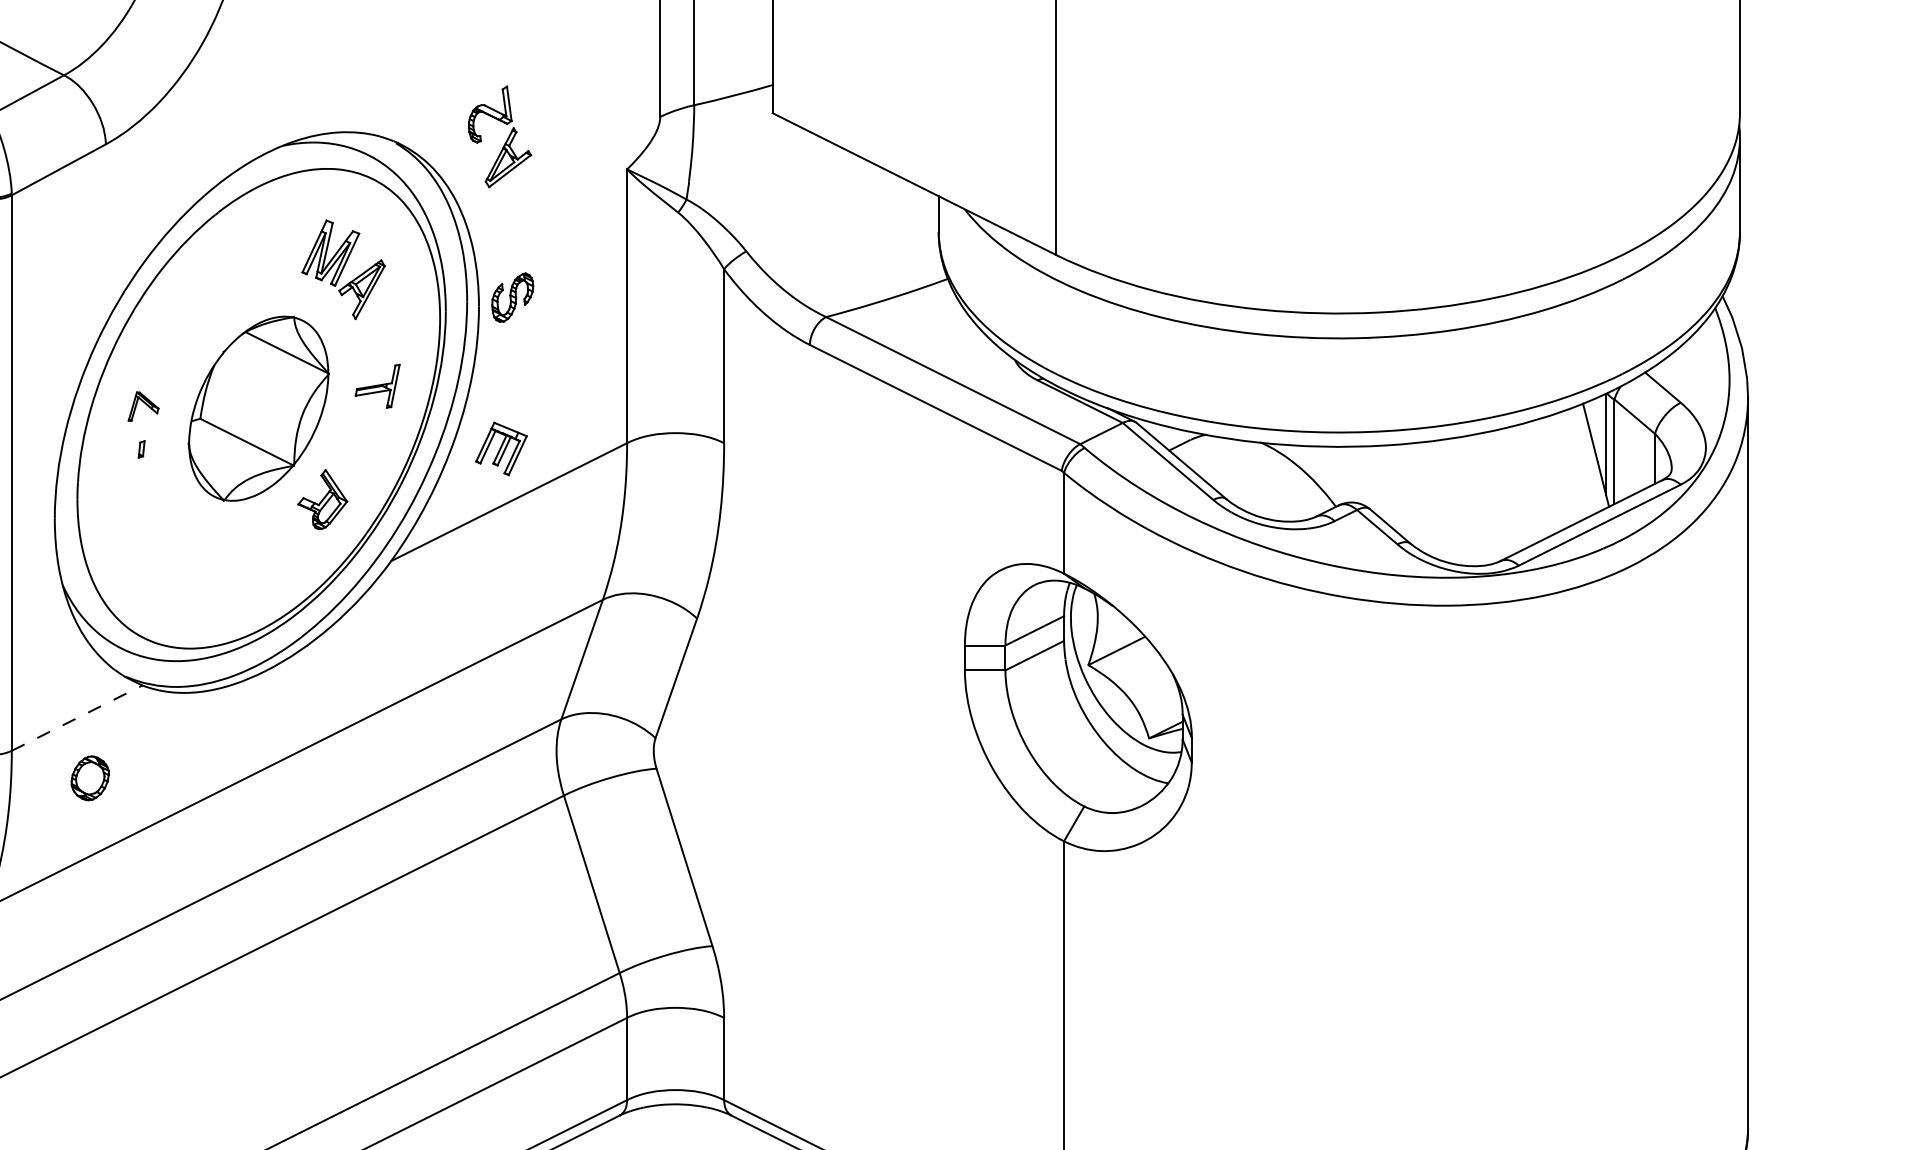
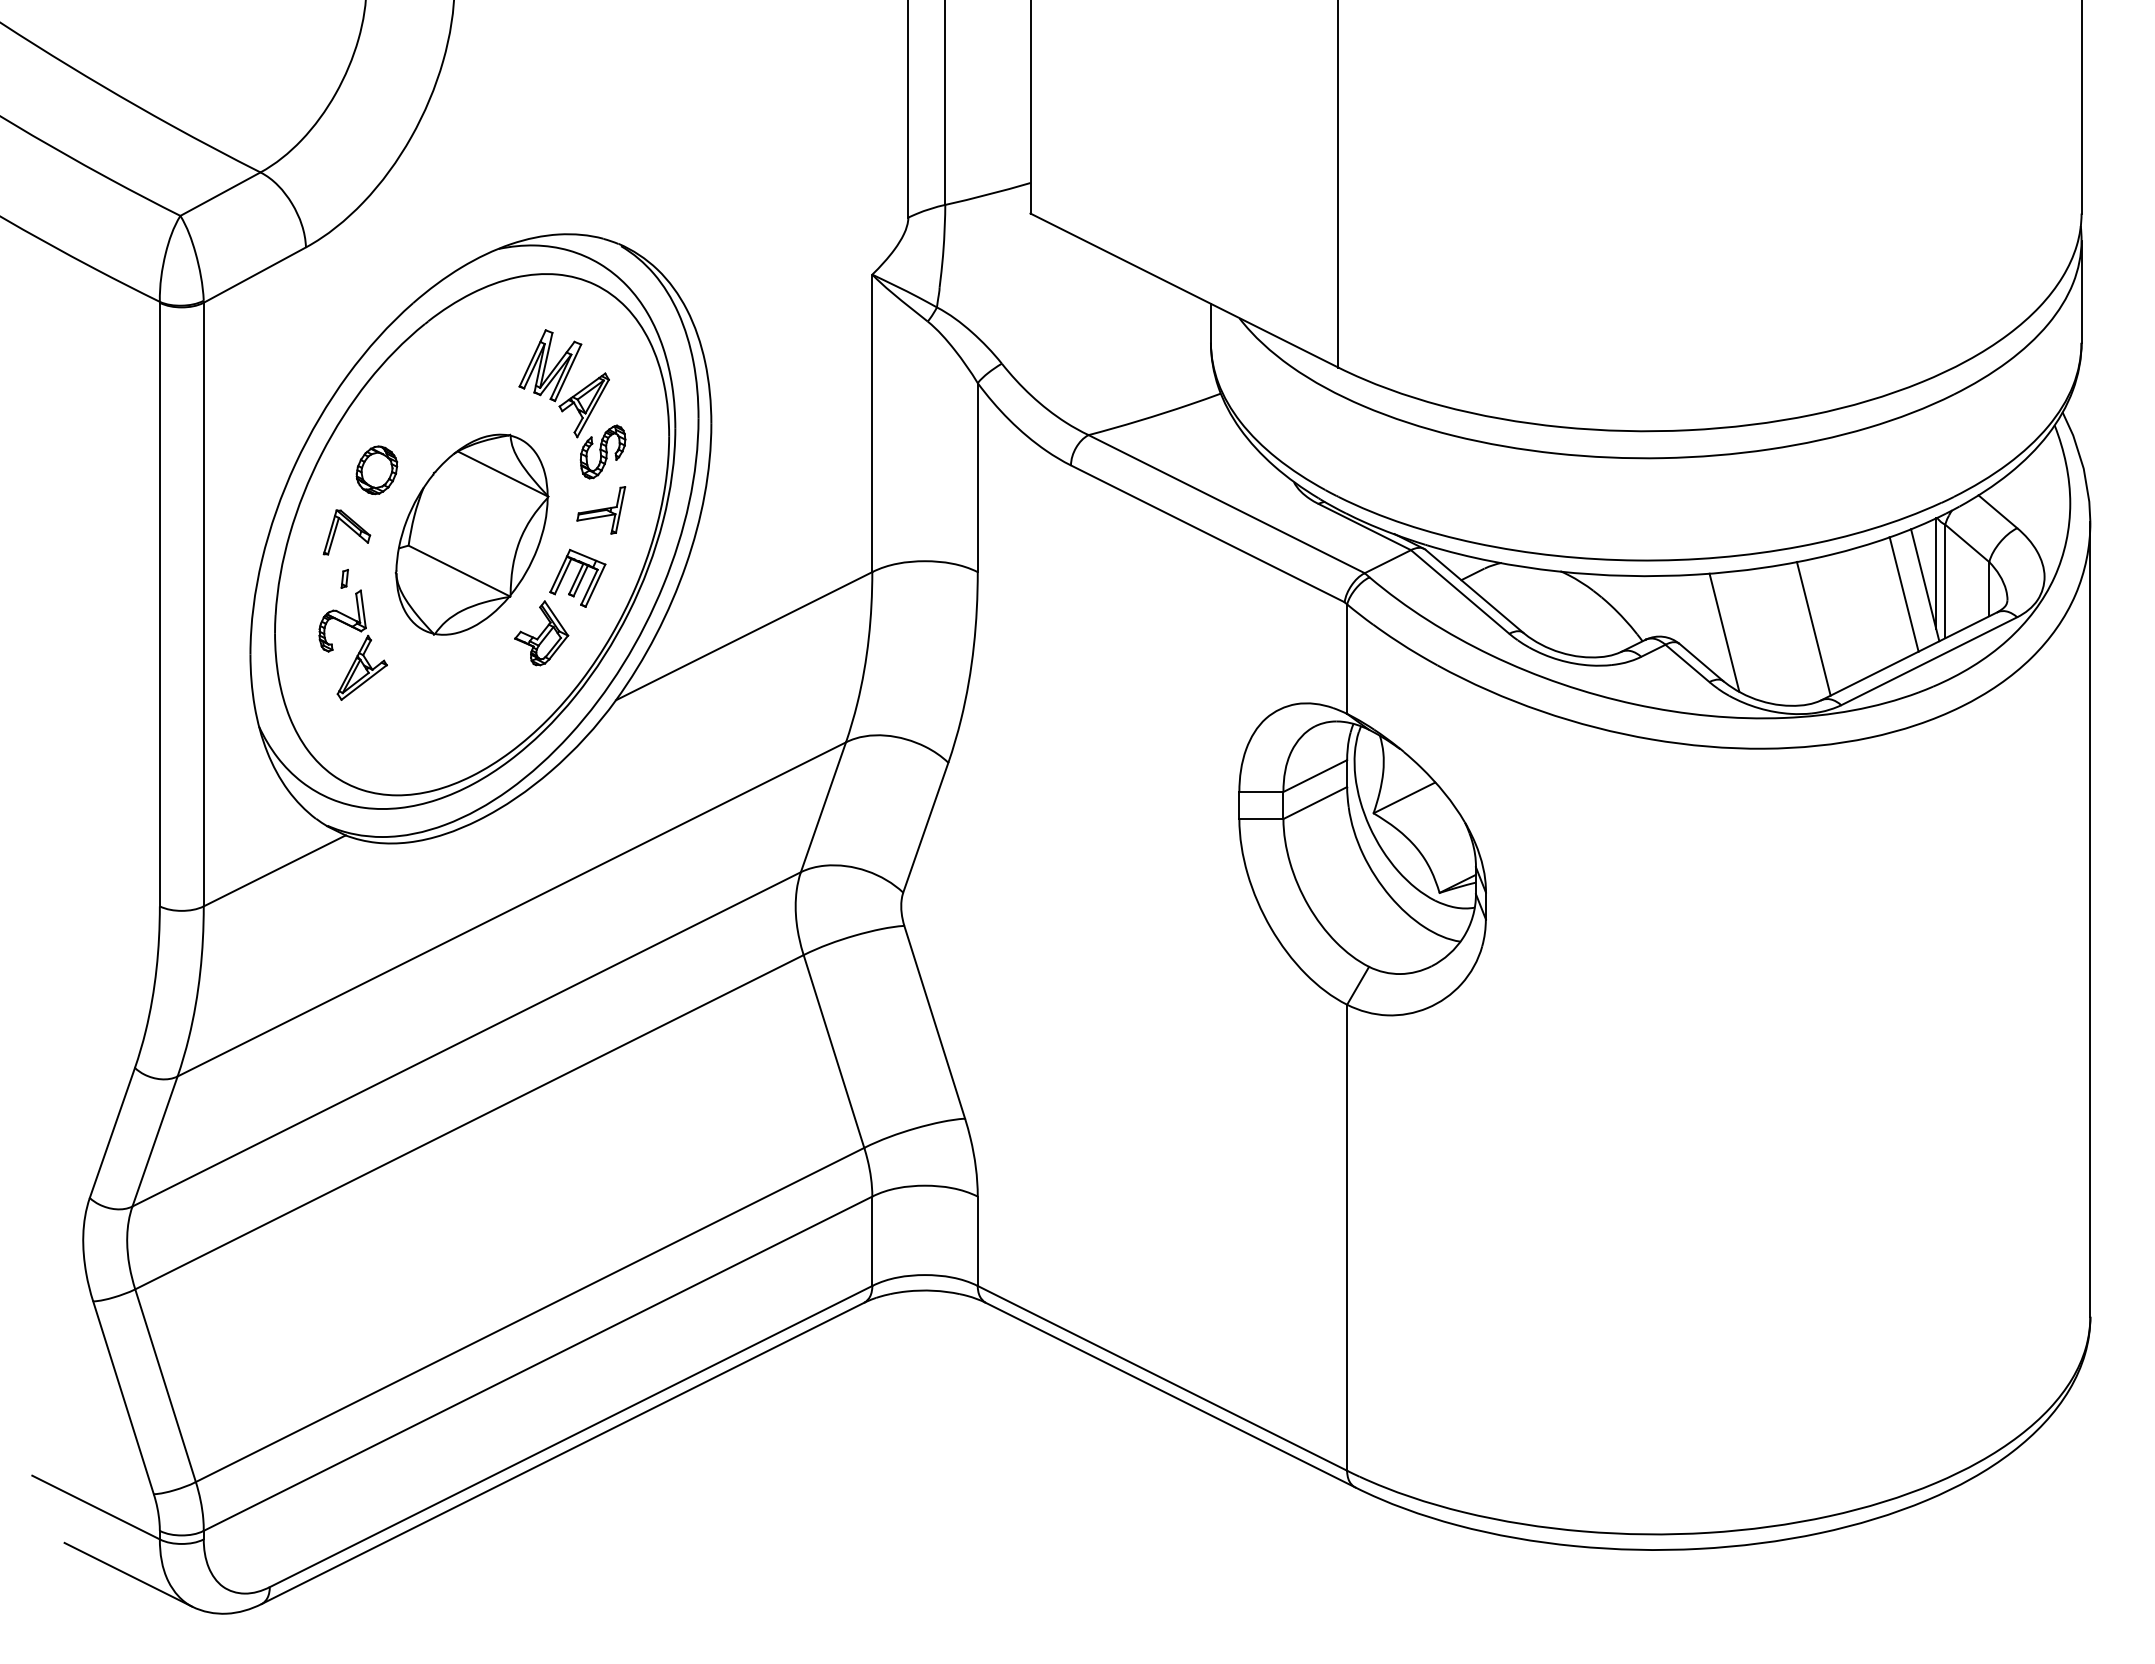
part: (506, 139) -> (360, 648), moved
part: (512, 297) -> (602, 451), moved
part: (143, 406) -> (346, 532), size x1.43
part: (501, 448) -> (577, 577), moved
line: (1576, 463) -> (1903, 594), added
line: (1493, 495) -> (1813, 628), added
line: (1411, 498) -> (1724, 632), added
line: (77, 717) -> (275, 870), dashed -> solid
part: (89, 778) -> (376, 470), moved

